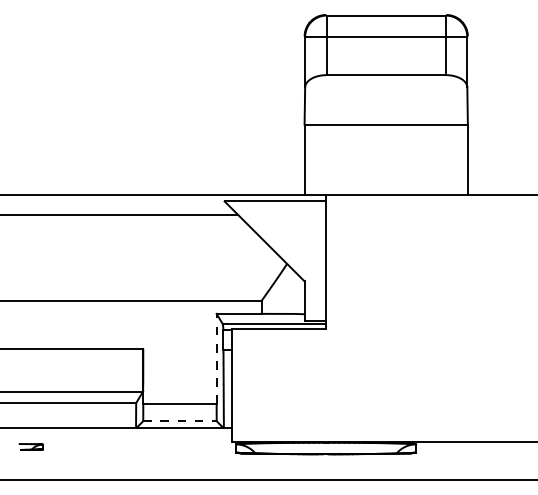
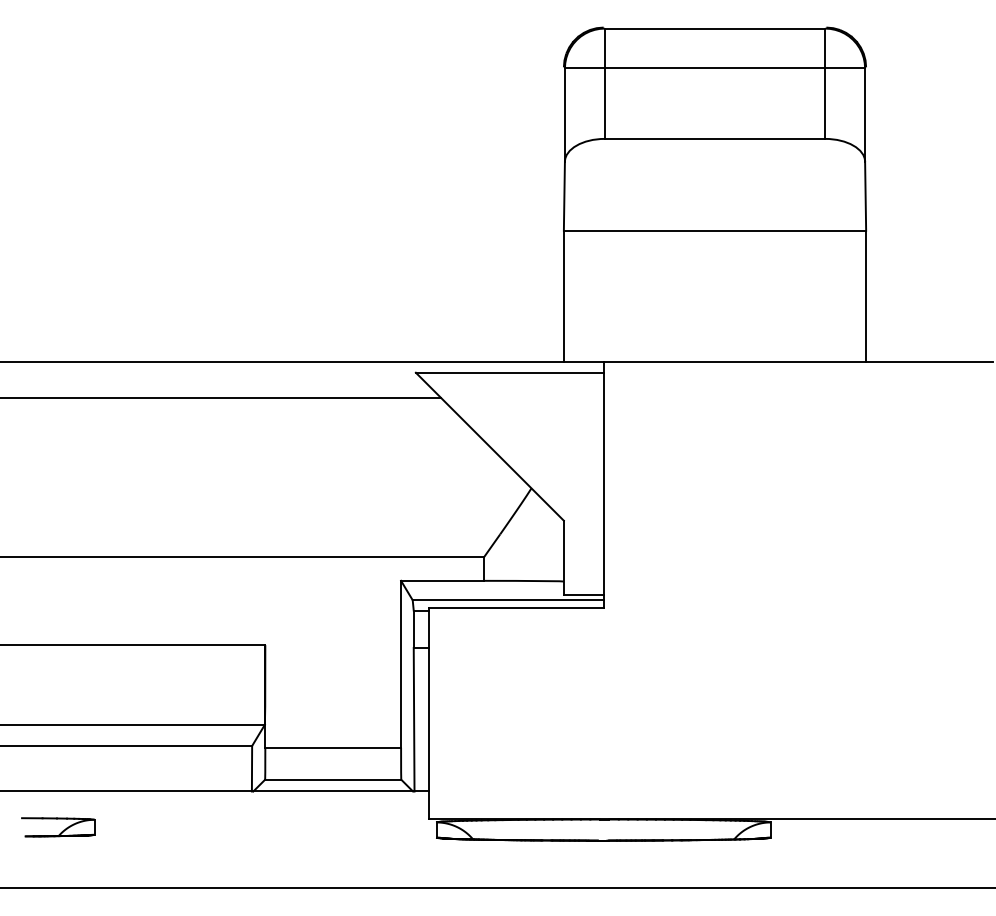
line: (216, 358) -> (400, 663), dashed -> solid
line: (179, 421) -> (332, 780), dashed -> solid
part: (31, 446) -> (58, 826), size x1.67

